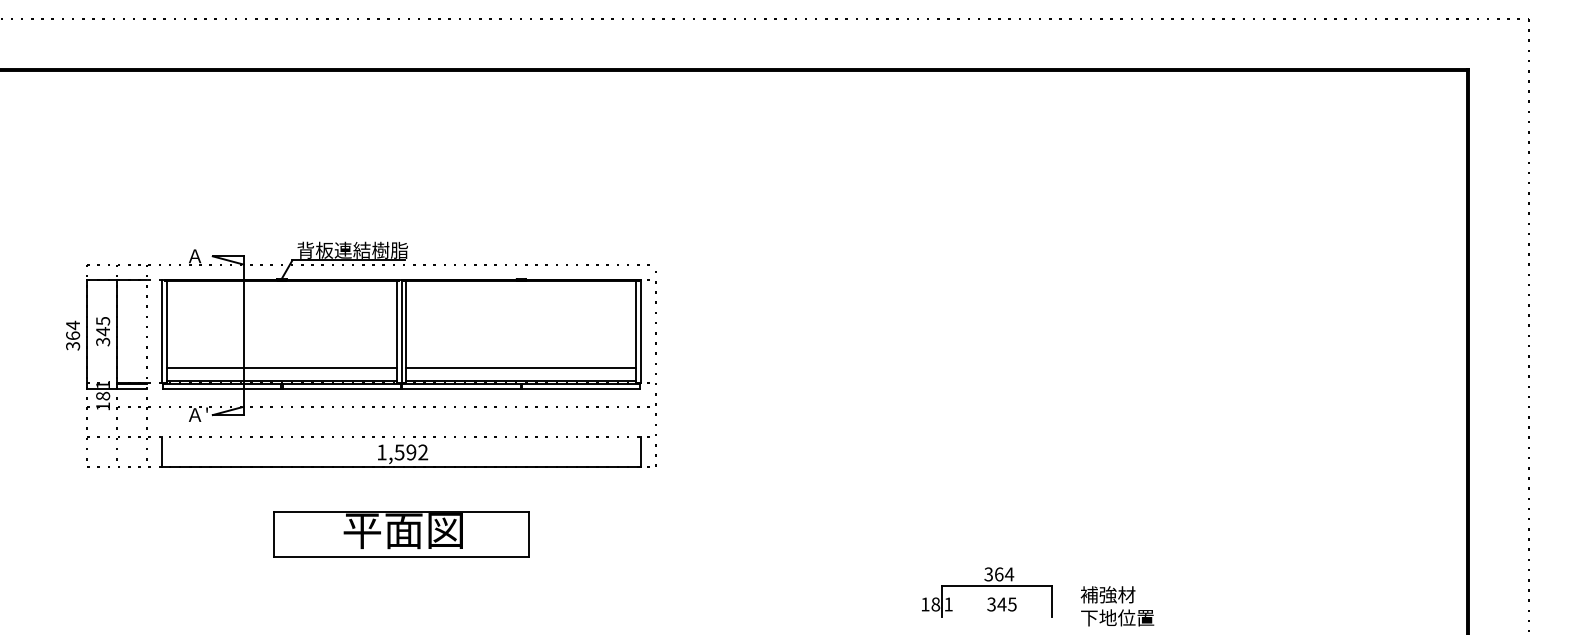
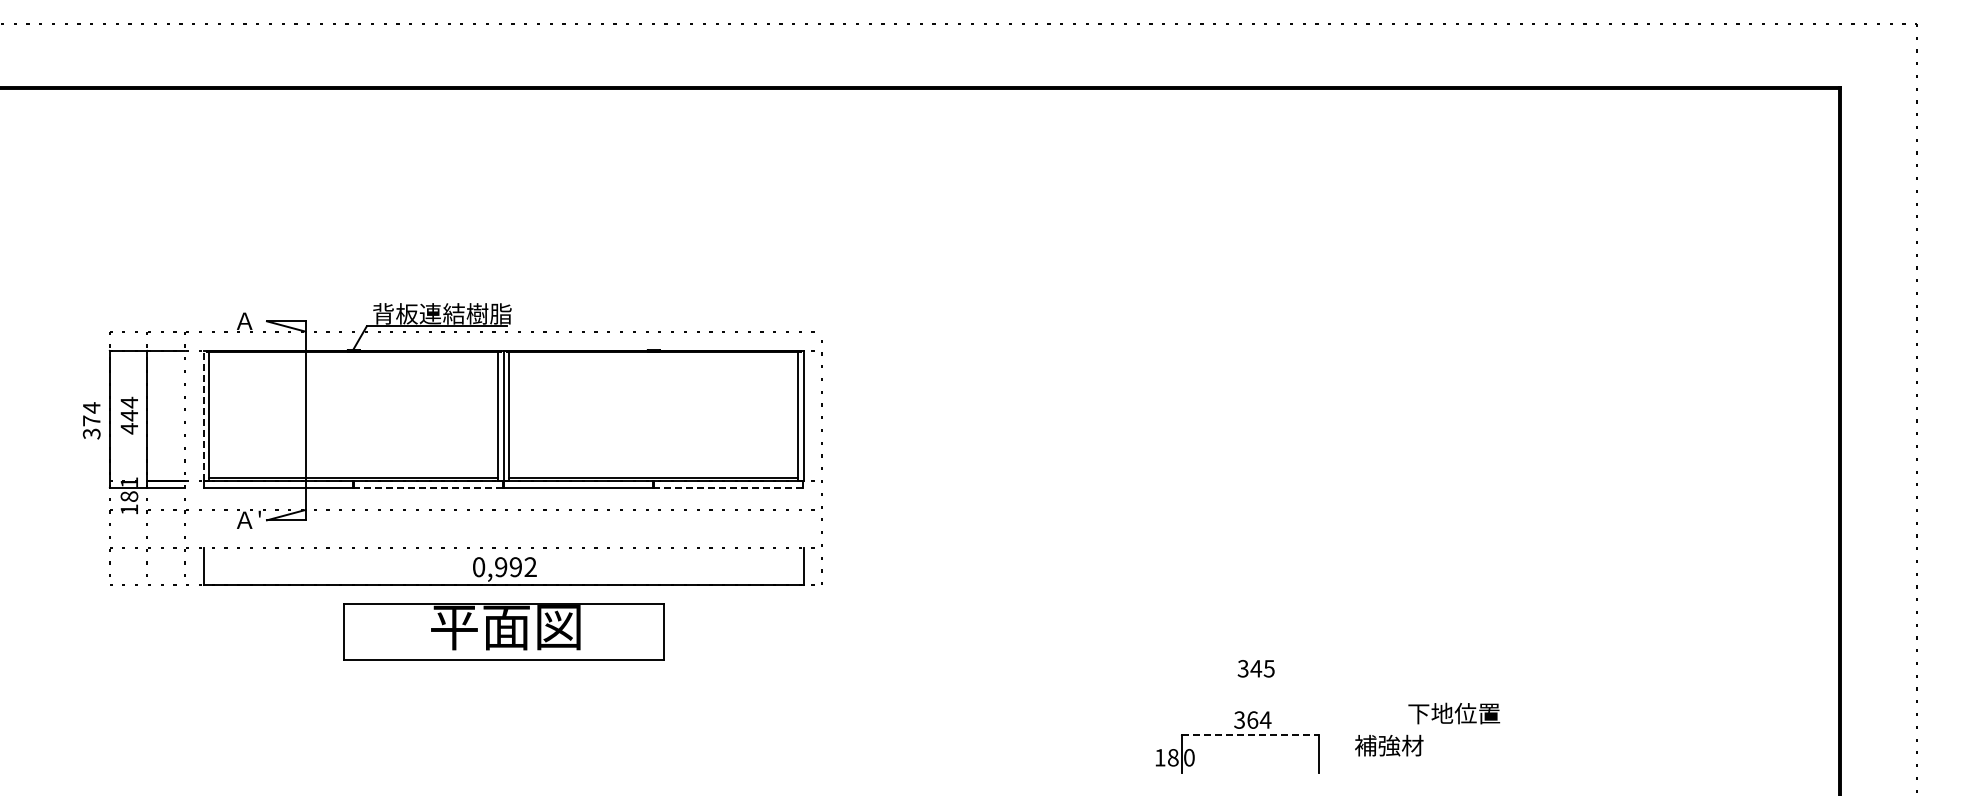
text: (103, 331) -> (129, 415), 345 -> 444
line: (162, 331) -> (203, 415), solid -> dashed
text: (72, 335) -> (91, 420), 364 -> 374
line: (281, 367) -> (353, 460), removed
line: (521, 367) -> (653, 460), removed
line: (341, 388) -> (428, 487), solid -> dashed
line: (580, 388) -> (728, 487), solid -> dashed
text: (391, 452) -> (490, 567), 1,592 -> 0,992
part: (401, 534) -> (503, 631), moved
line: (997, 586) -> (1250, 735), solid -> dashed
text: (948, 604) -> (1189, 757), 1 -> 0
text: (1001, 604) -> (1255, 668), moved
text: (1117, 617) -> (1454, 713), moved

